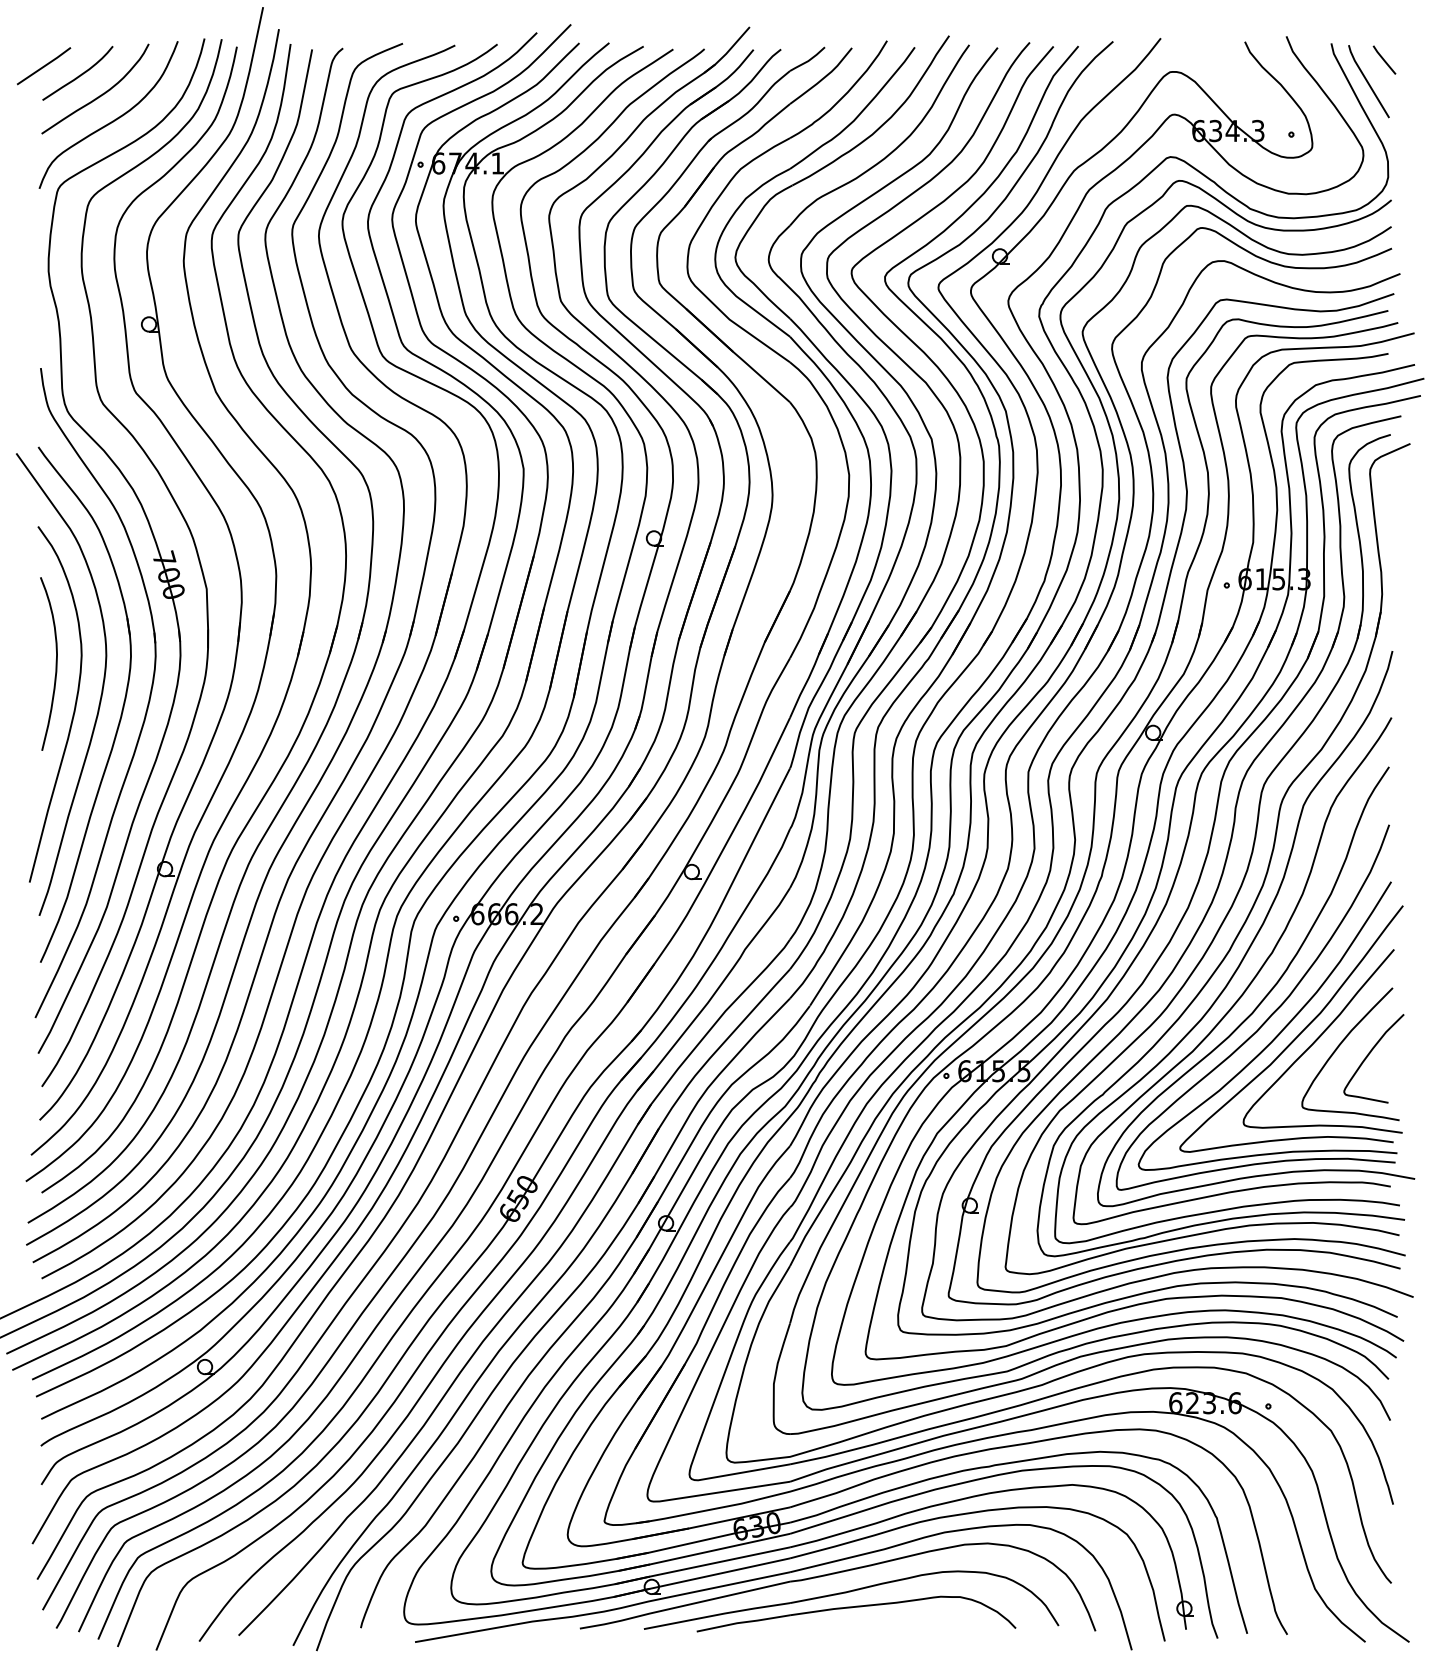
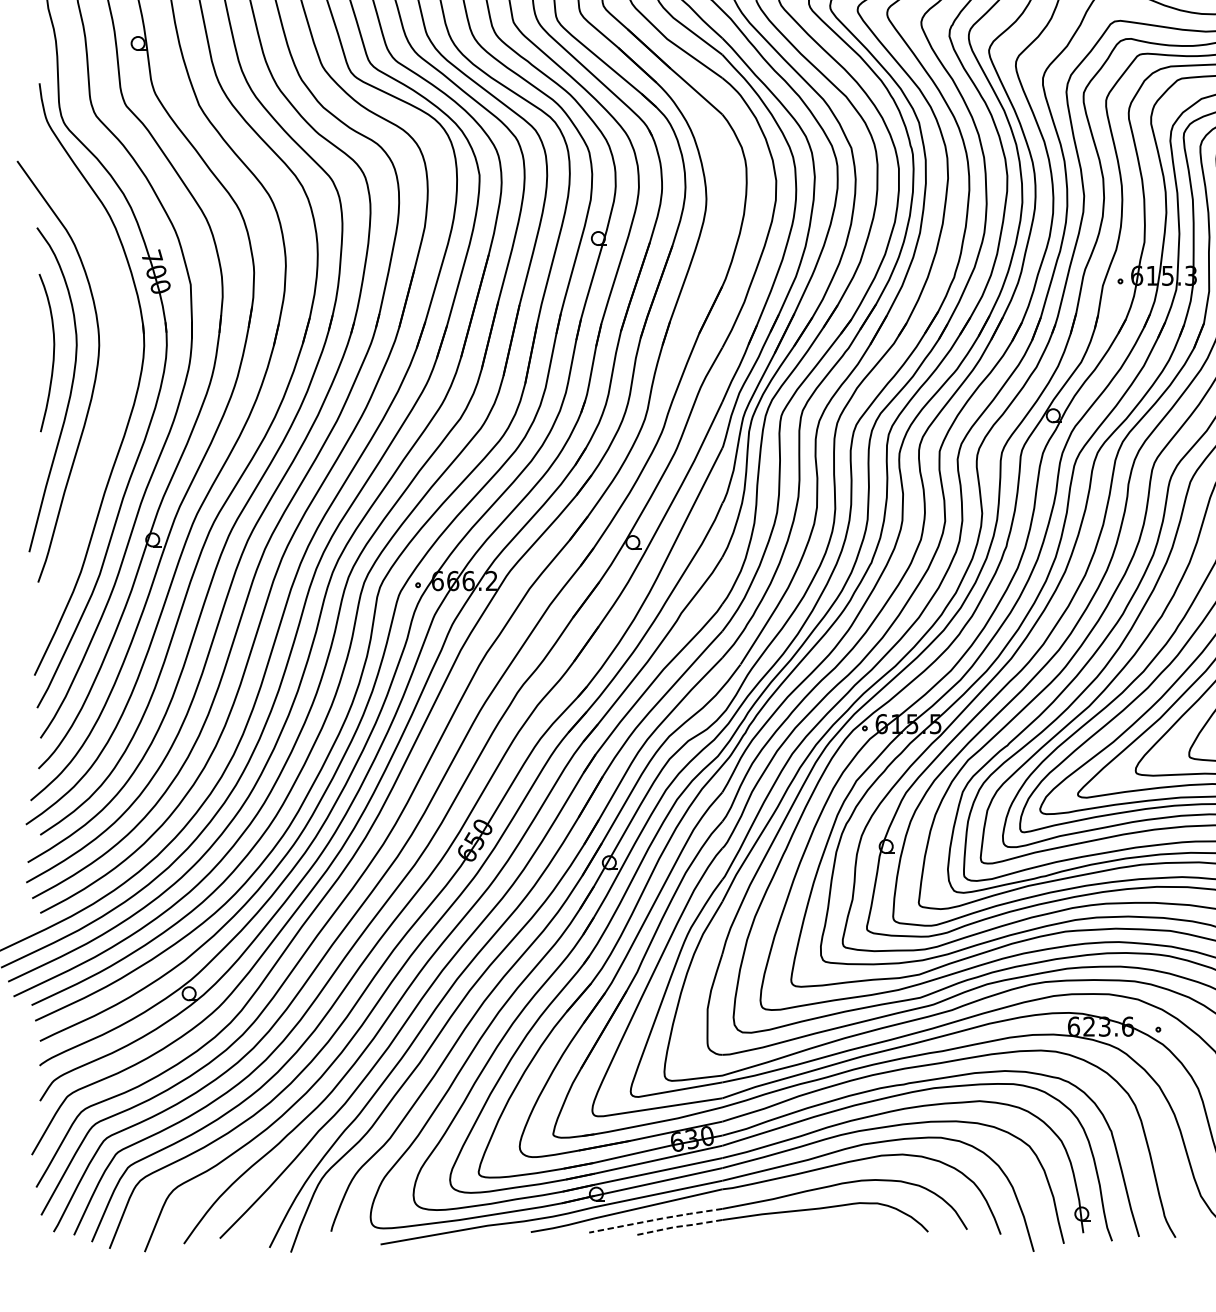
part: (120, 714) -> (112, 399), removed
line: (717, 1614) -> (656, 1219), solid -> dashed
line: (743, 1622) -> (679, 1226), solid -> dashed

